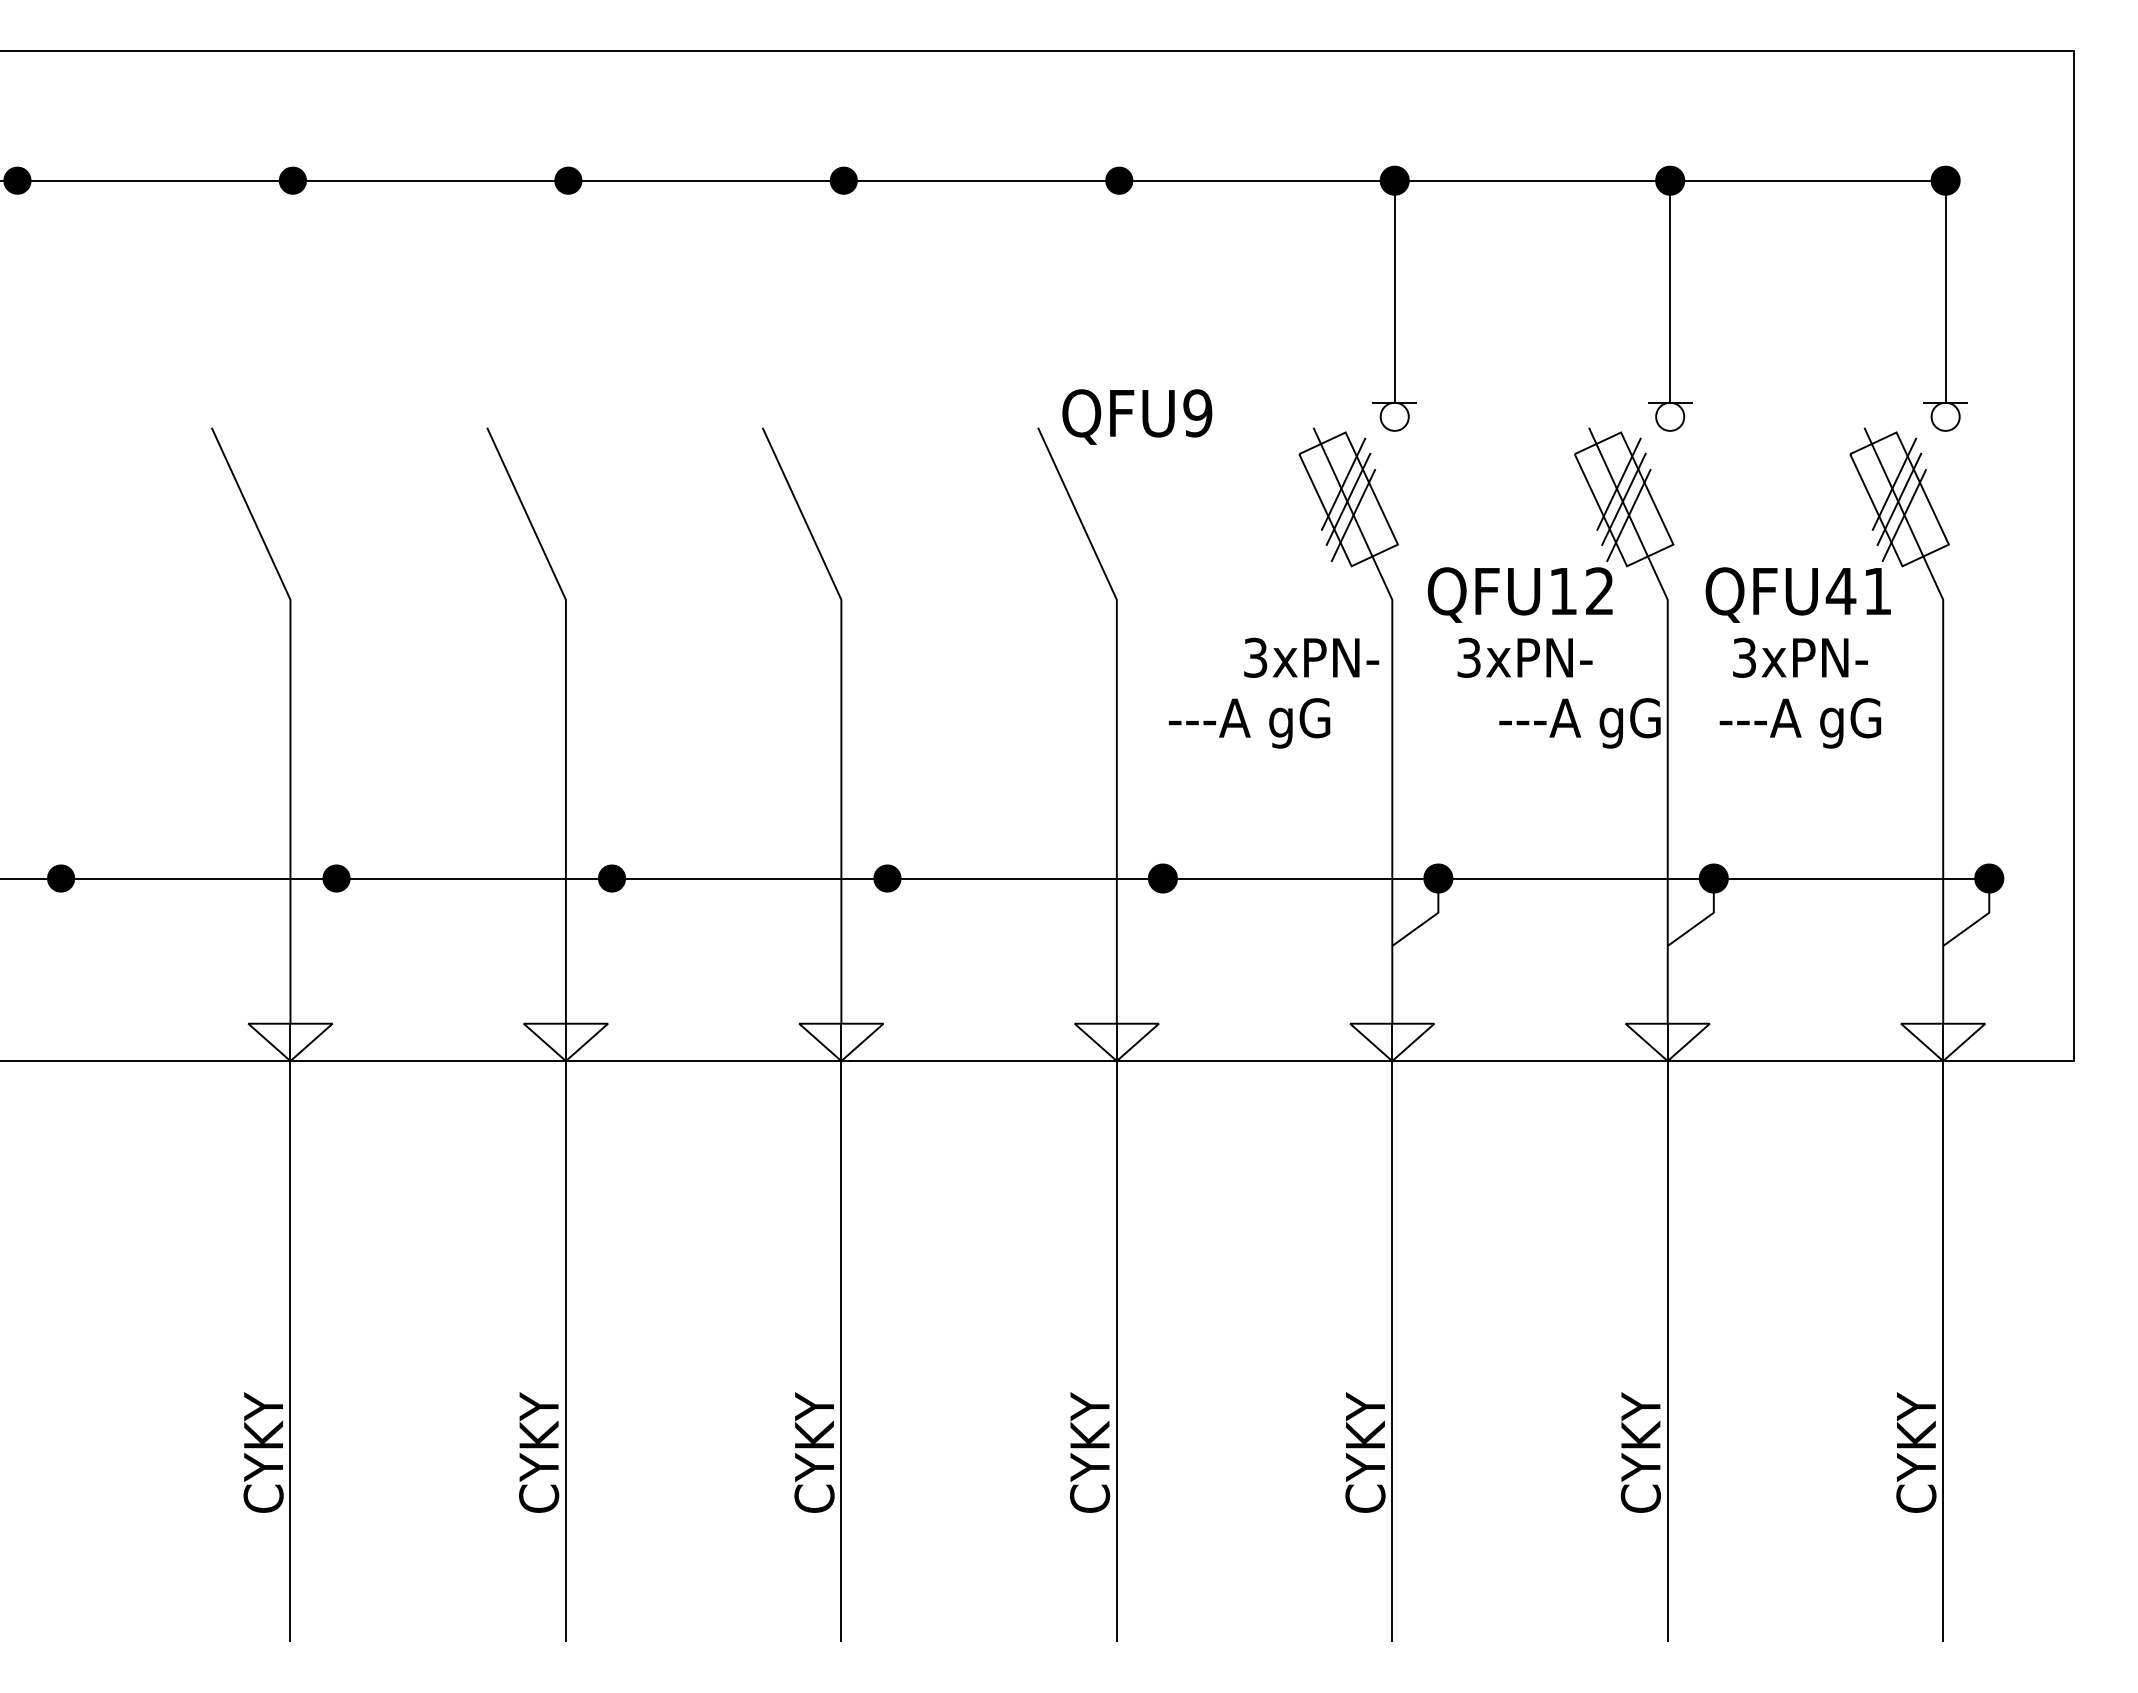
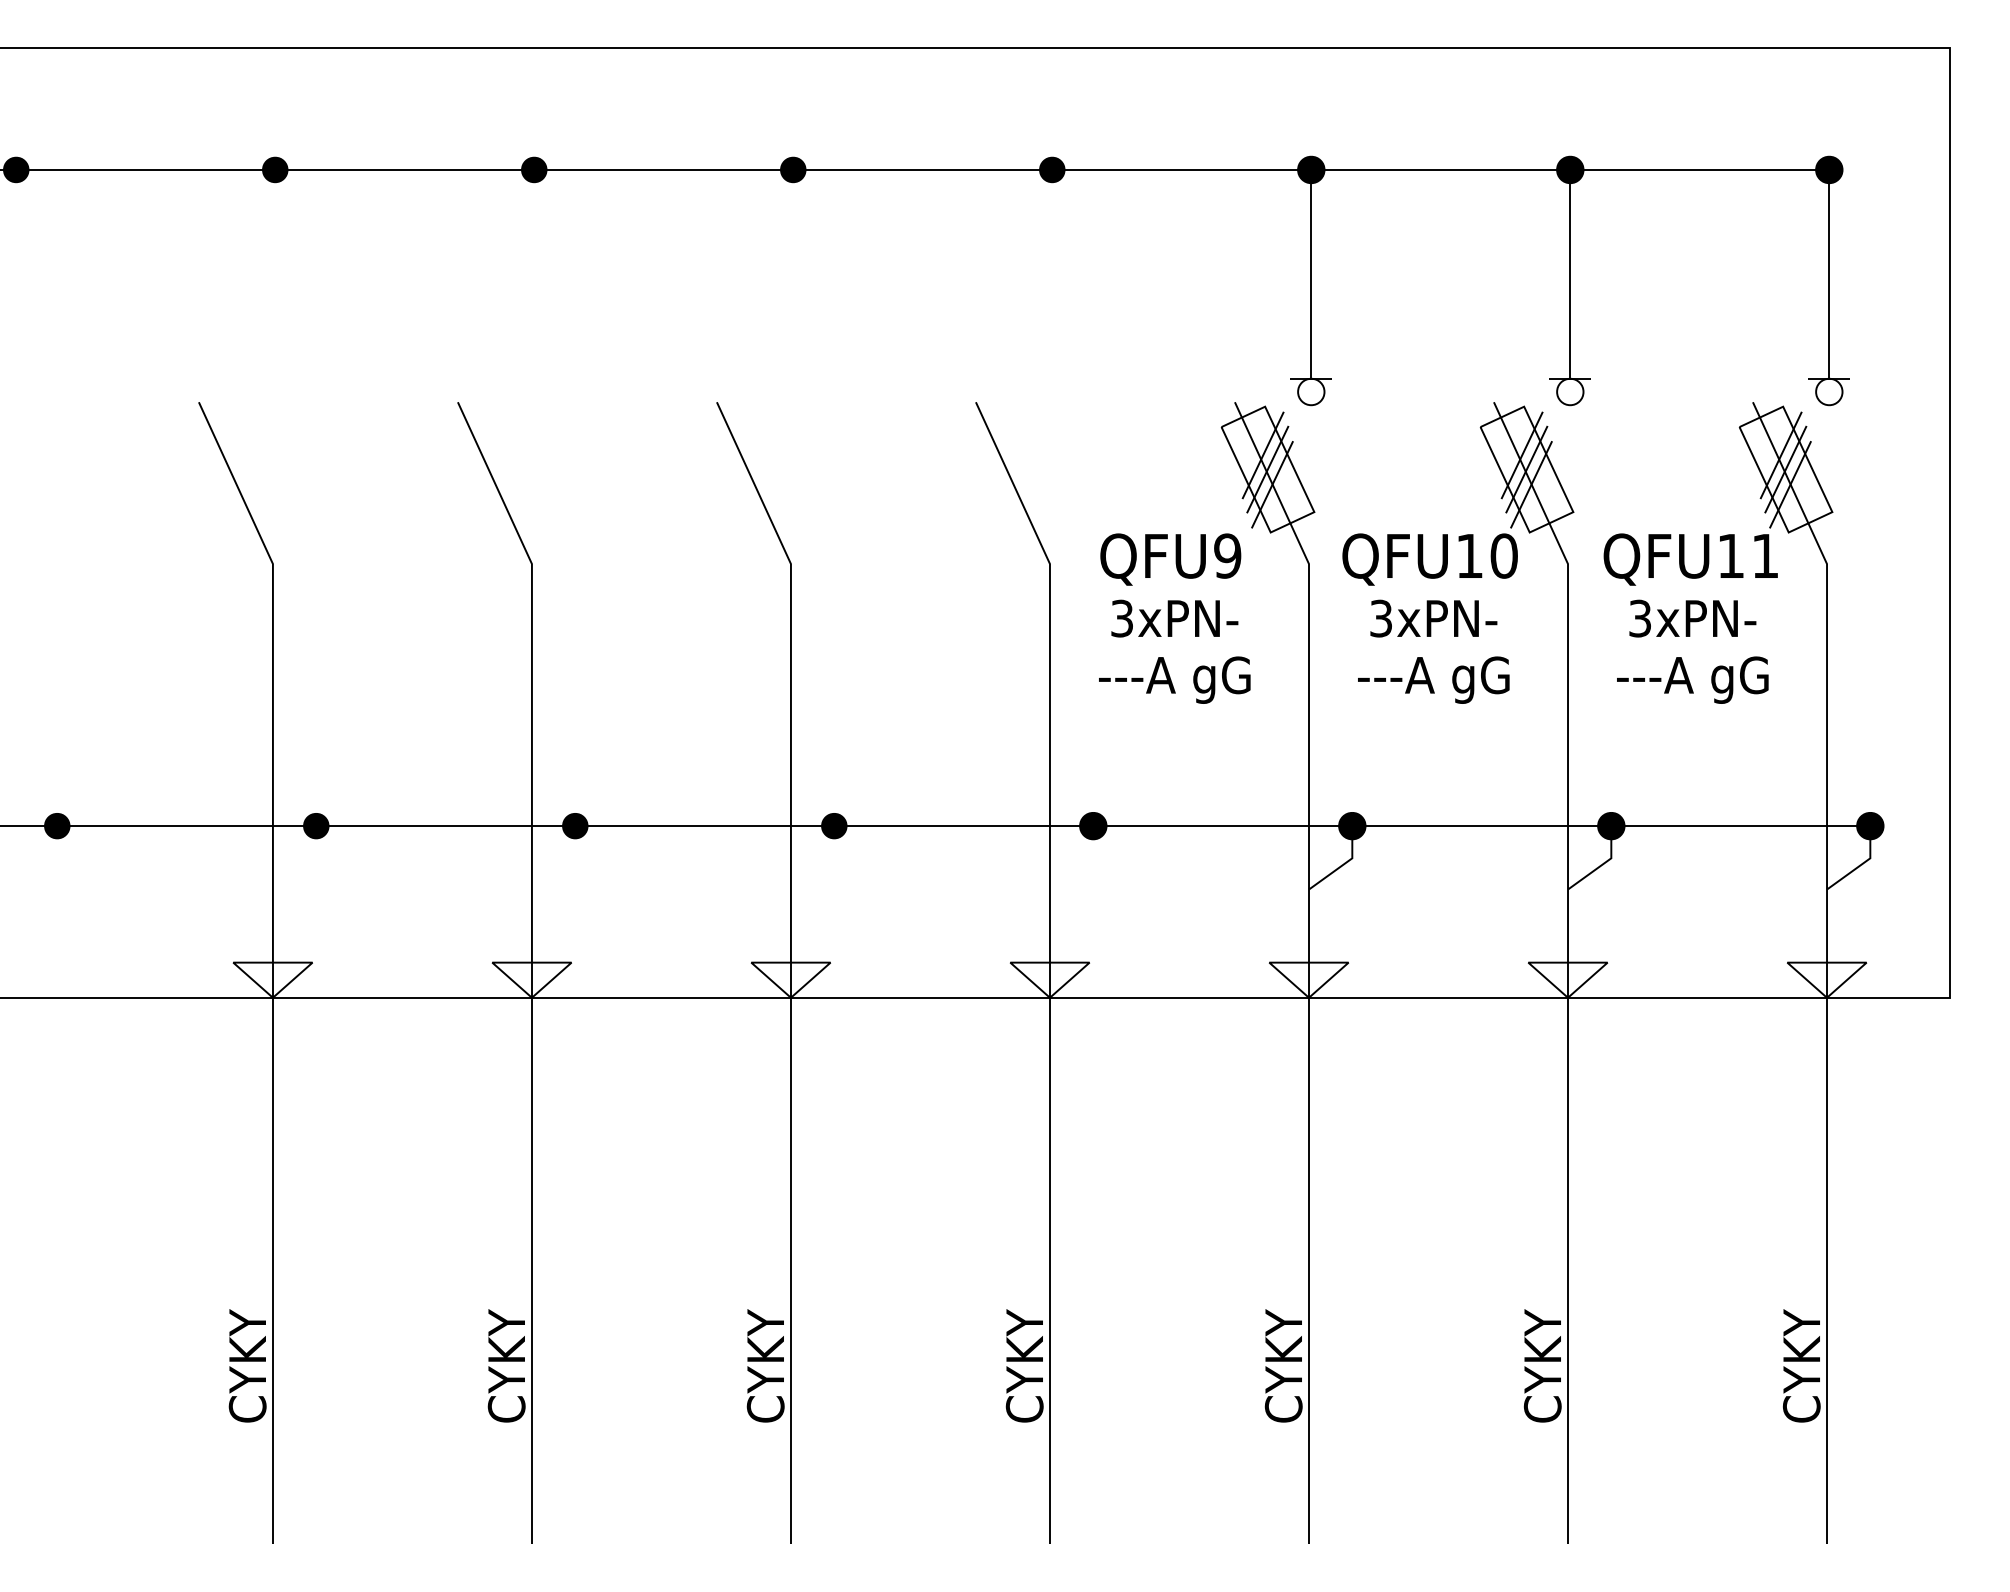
text: (1137, 416) -> (1170, 559), moved
text: (1599, 591) -> (1503, 556), QFU12 -> QFU10
text: (1840, 591) -> (1730, 556), QFU41 -> QFU11
text: (1311, 657) -> (1174, 618), moved
text: (1579, 723) -> (1433, 680), moved

